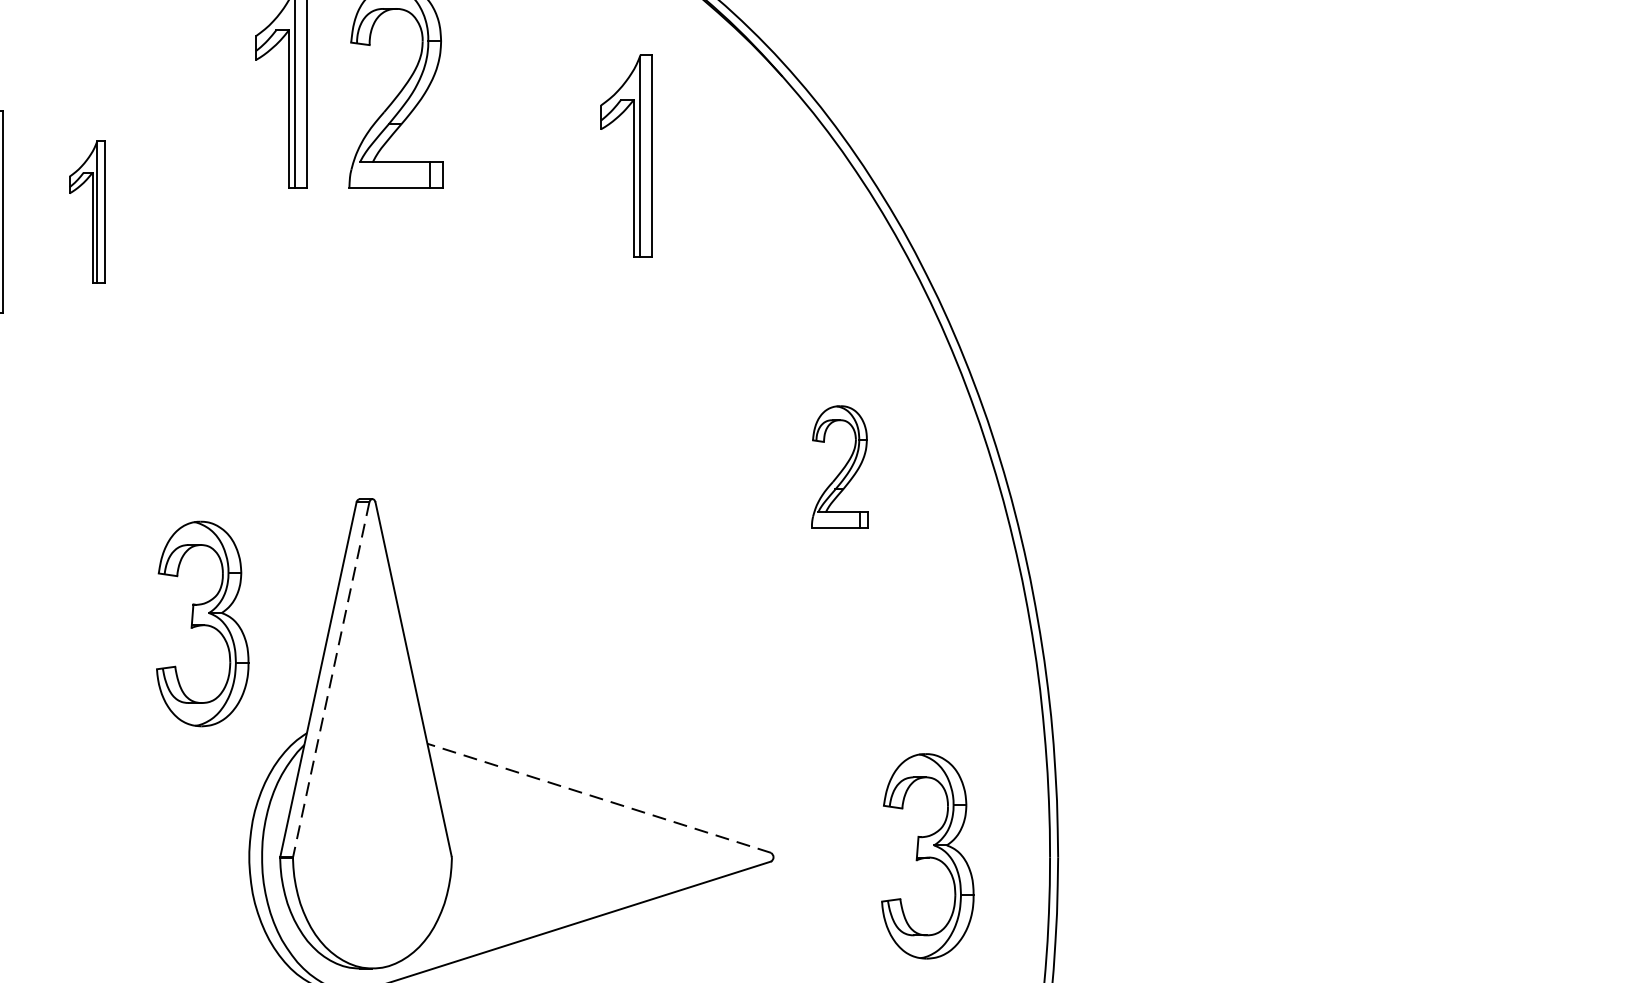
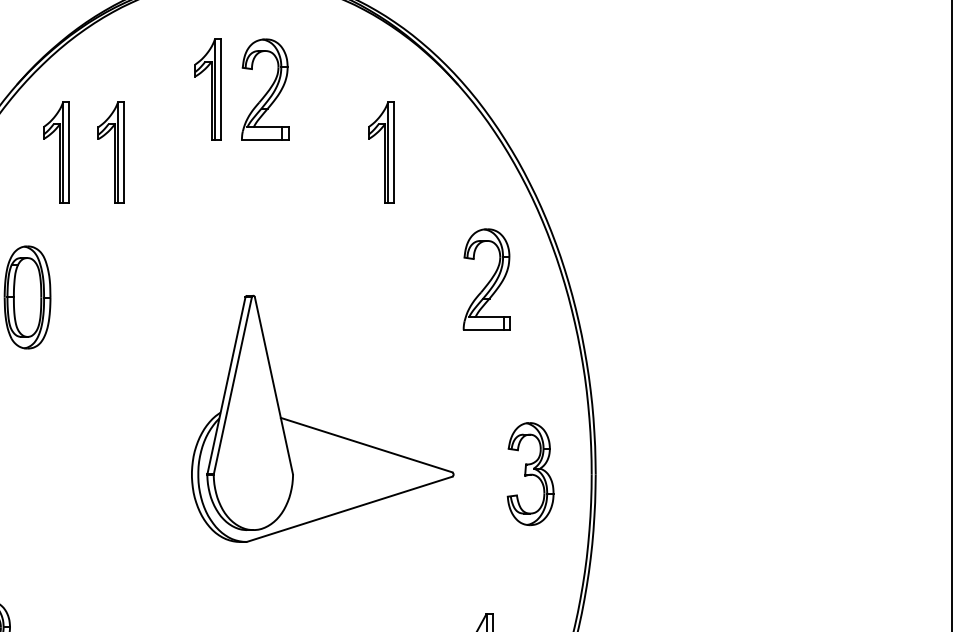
part: (627, 156) -> (381, 152), moved
part: (86, 212) -> (110, 152), size x1.43
part: (839, 466) -> (486, 279), size x1.67
part: (202, 624) -> (168, 358), removed
line: (330, 680) -> (232, 386), dashed -> solid
line: (598, 799) -> (366, 445), dashed -> solid

